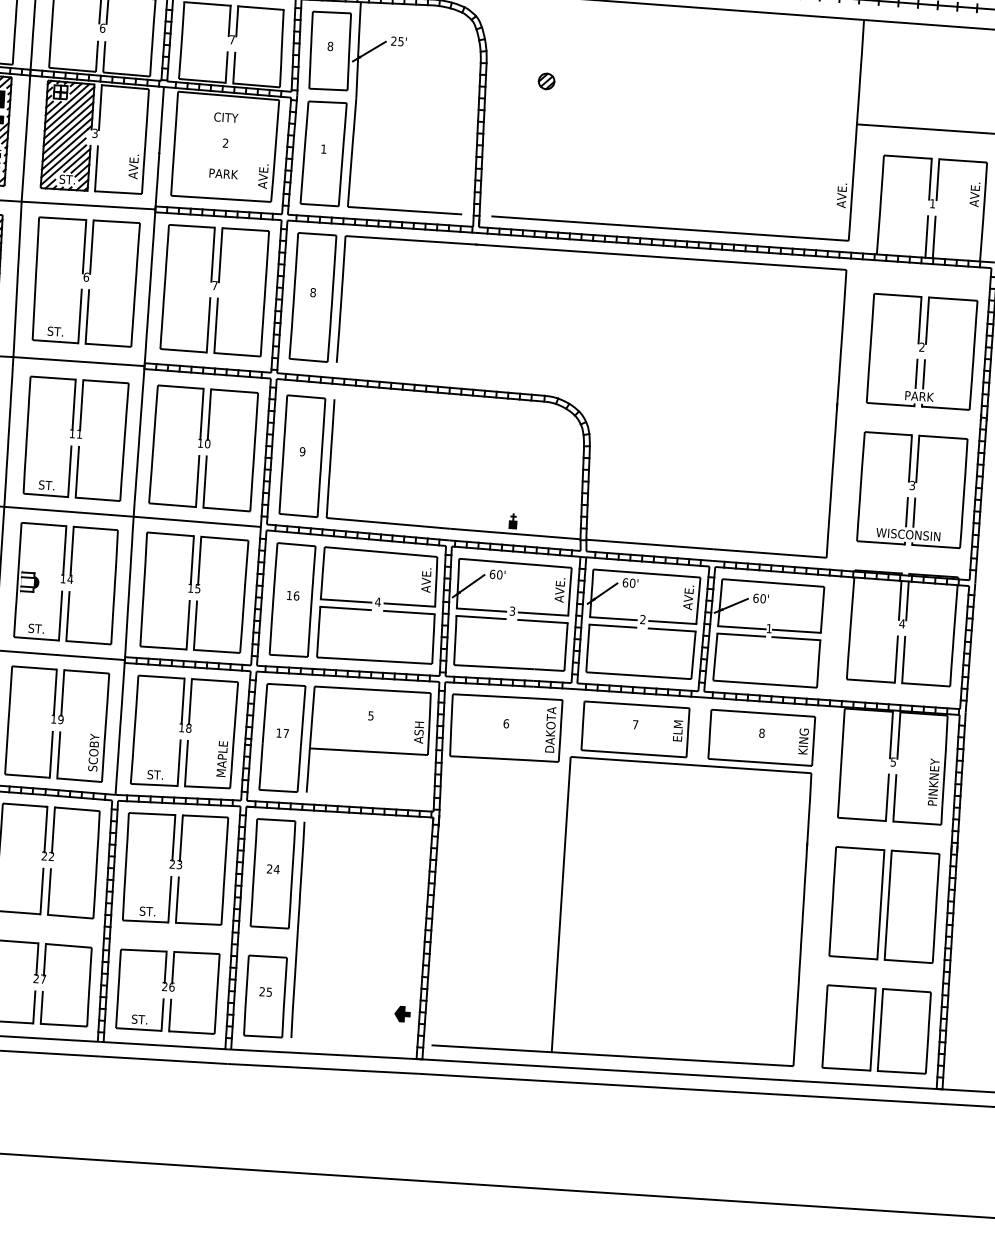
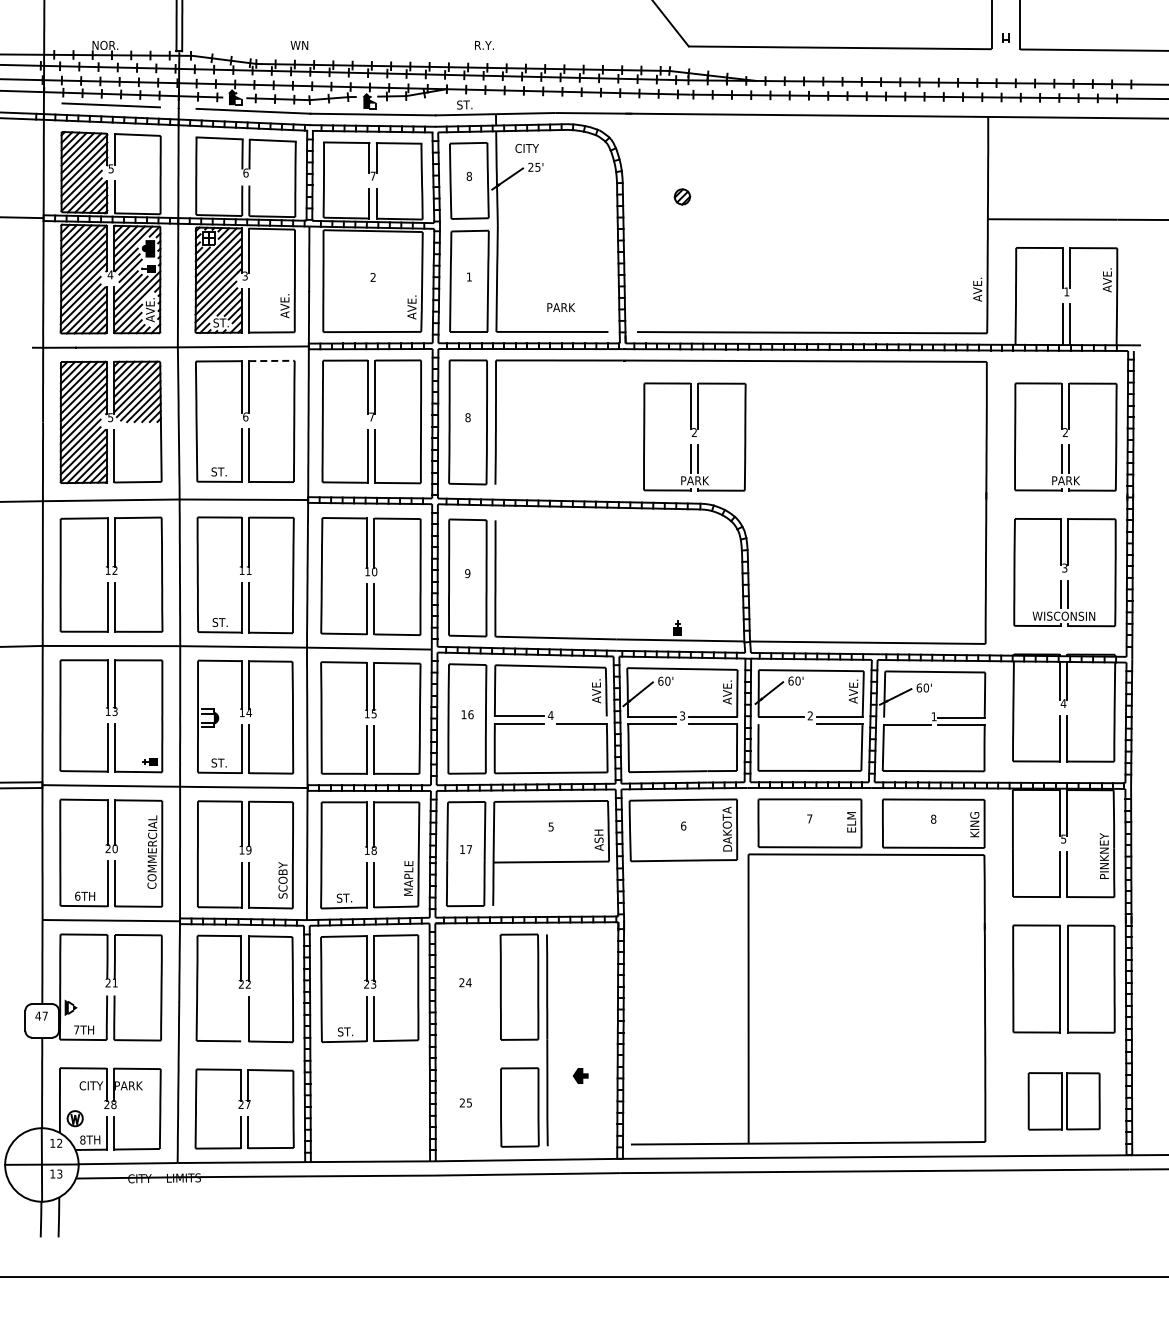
text: (225, 117) -> (526, 148), moved
text: (222, 173) -> (560, 307), moved
line: (116, 221) -> (271, 360), solid -> dashed
part: (543, 326) -> (694, 436), added
line: (409, 605) -> (581, 716), removed
line: (612, 626) -> (781, 724), removed
line: (742, 627) -> (907, 717), removed
line: (42, 890) -> (241, 1018), removed
part: (273, 928) -> (523, 1040), moved
part: (168, 991) -> (370, 1108), removed
part: (402, 1013) -> (580, 1075), moved
part: (875, 1029) -> (1063, 1101), size x0.7

